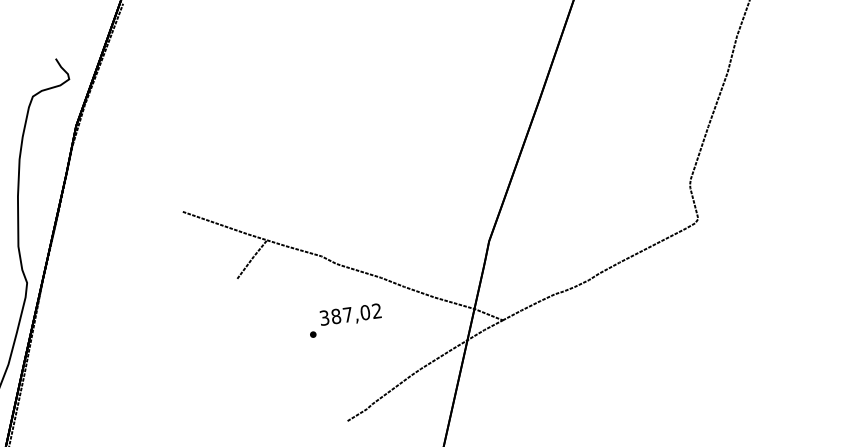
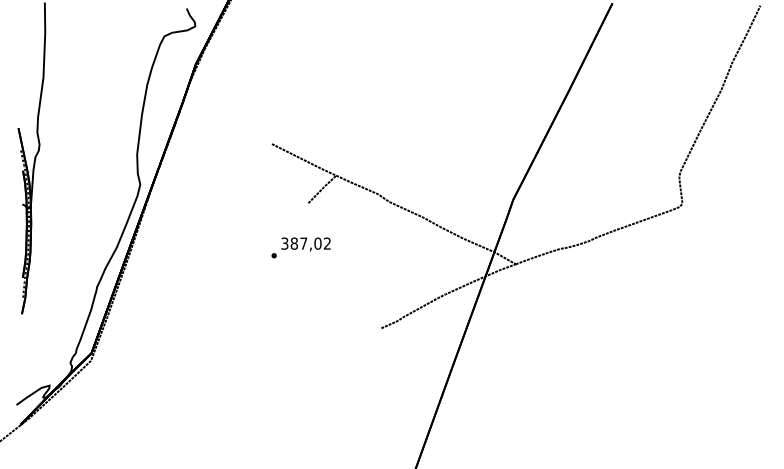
text: (344, 320) -> (300, 247), moved

